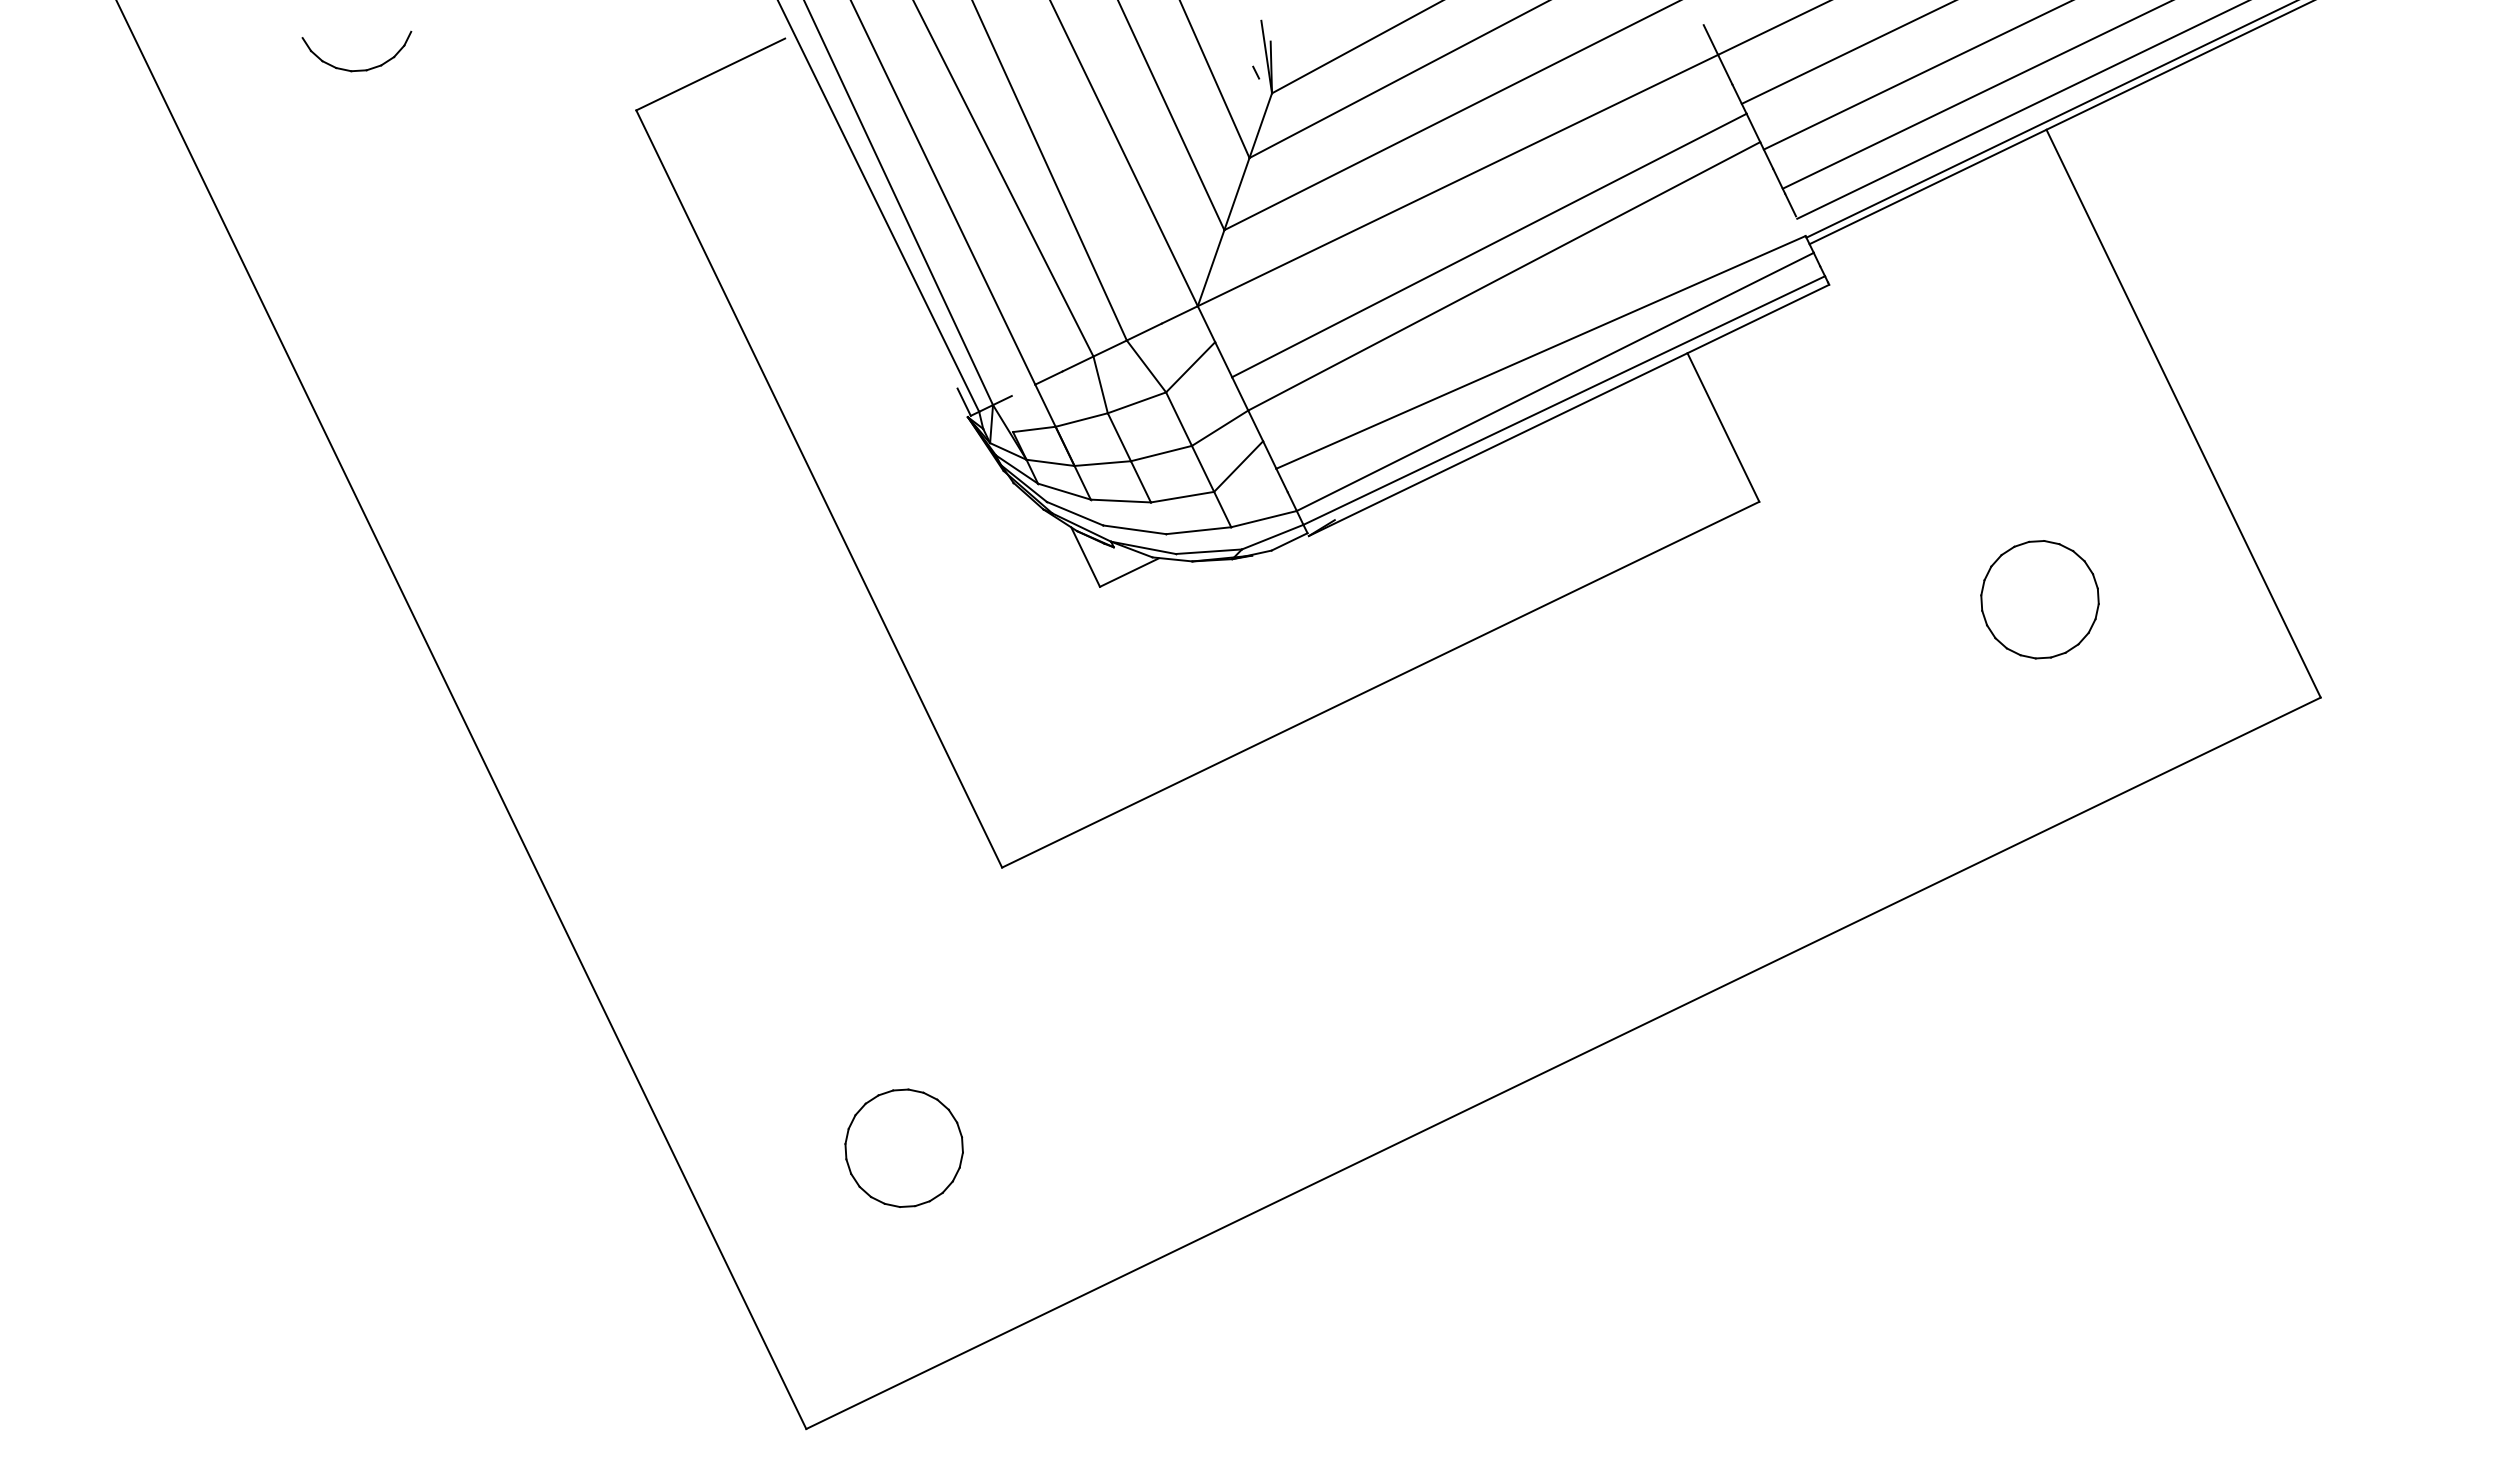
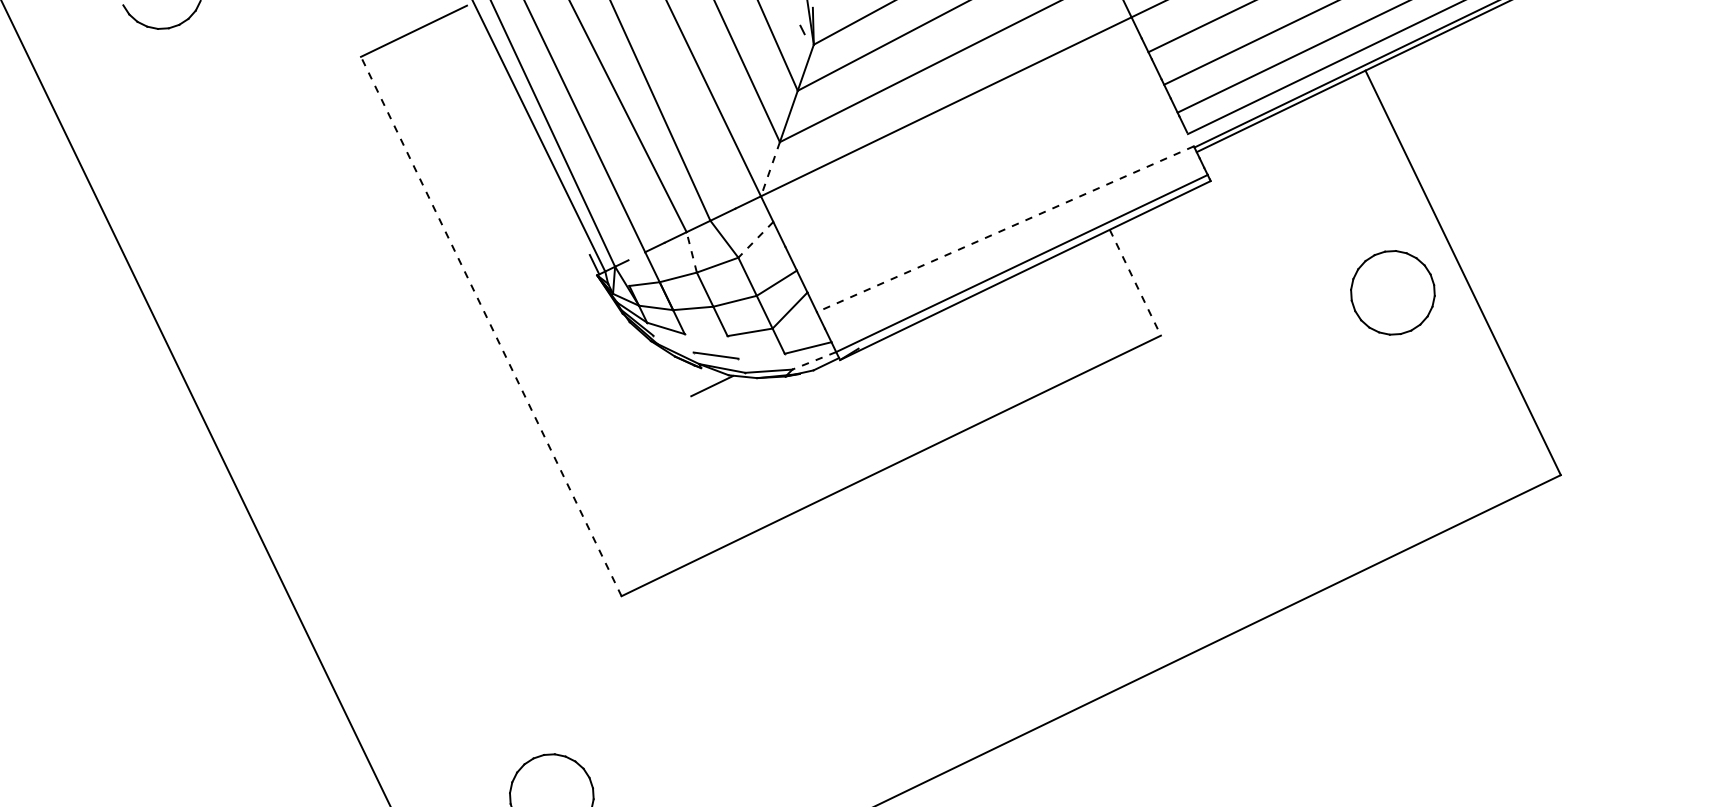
line: (1489, 245) -> (968, 153), removed
line: (1210, 268) -> (770, 169), solid -> dashed
line: (1504, 276) -> (979, 175), removed
line: (1540, 352) -> (1005, 229), solid -> dashed
line: (1190, 367) -> (755, 239), solid -> dashed
line: (1554, 381) -> (1015, 249), removed
line: (1100, 384) -> (691, 252), solid -> dashed
line: (1723, 427) -> (1135, 282), solid -> dashed
line: (819, 488) -> (491, 326), solid -> dashed
line: (1120, 500) -> (705, 334), removed
line: (1074, 513) -> (673, 343), removed
line: (1198, 530) -> (761, 356), removed
line: (1272, 537) -> (814, 361), solid -> dashed
line: (1085, 556) -> (680, 374), removed
part: (2039, 599) -> (1392, 292), moved

